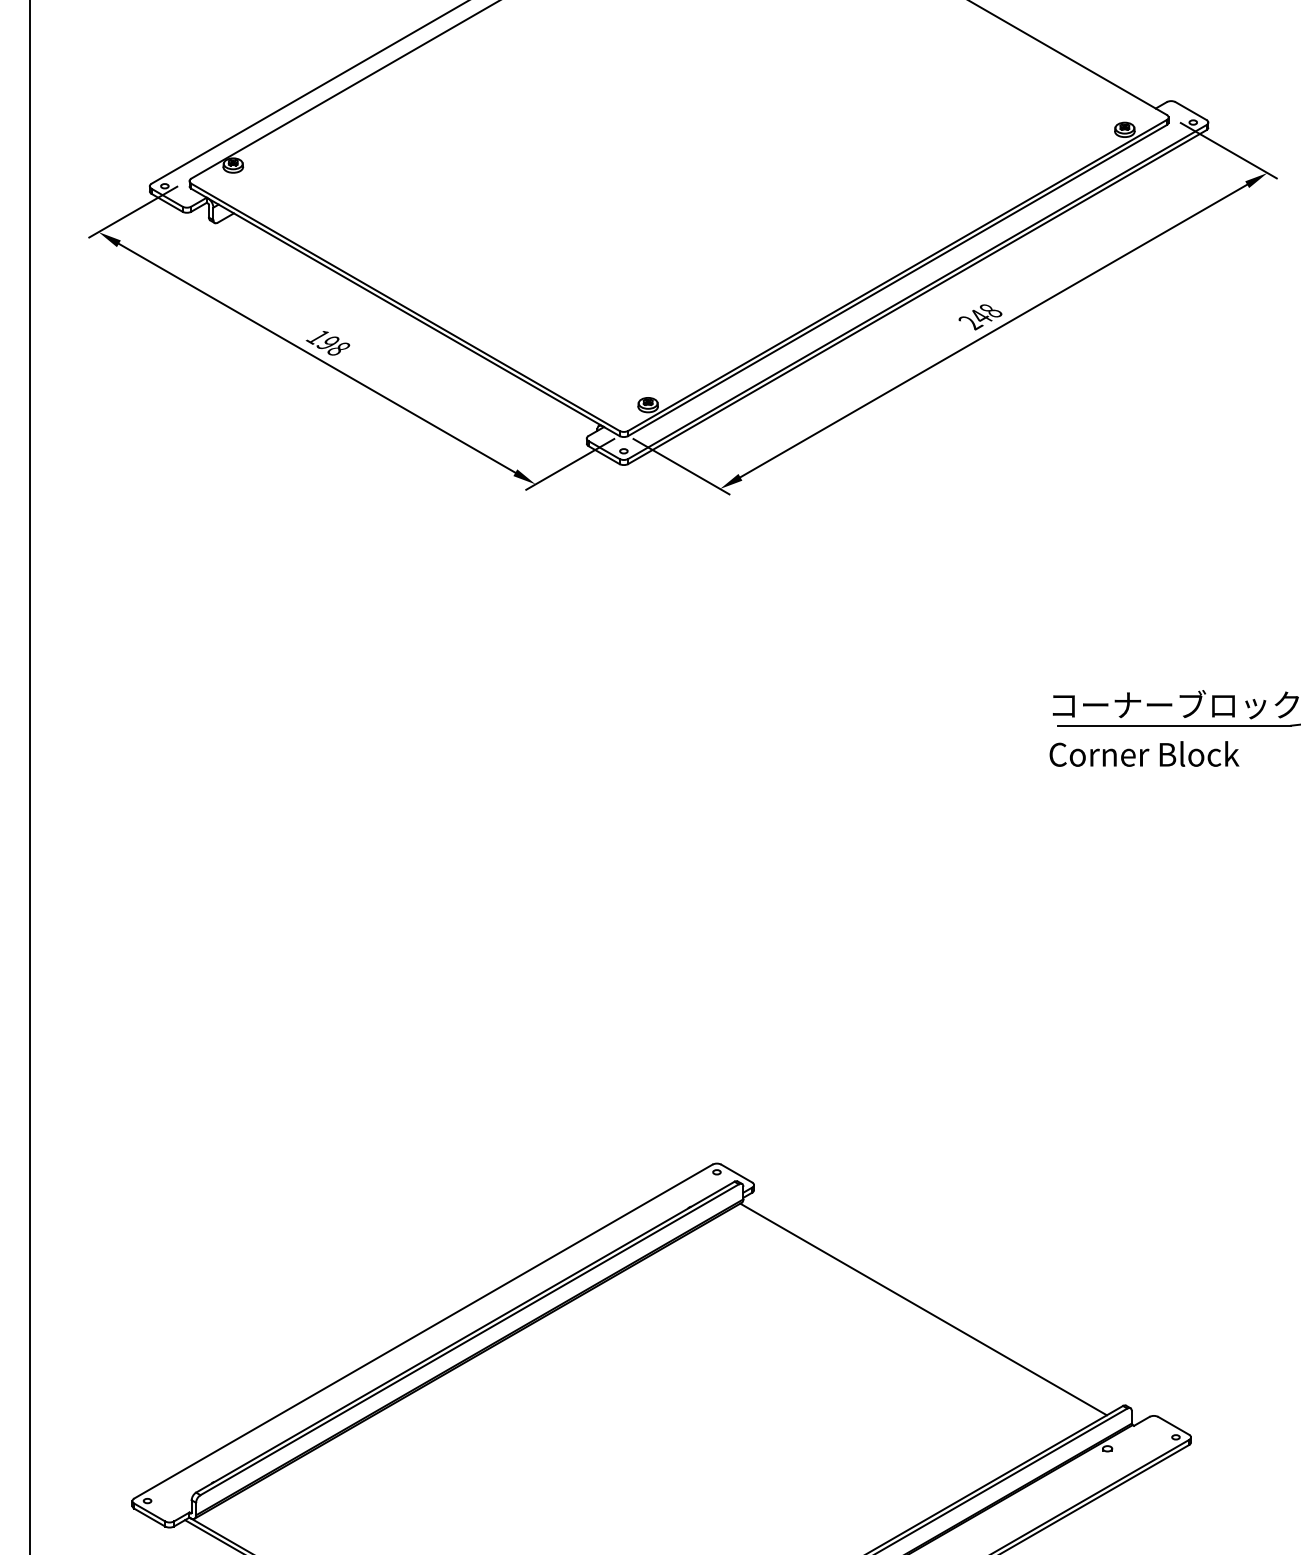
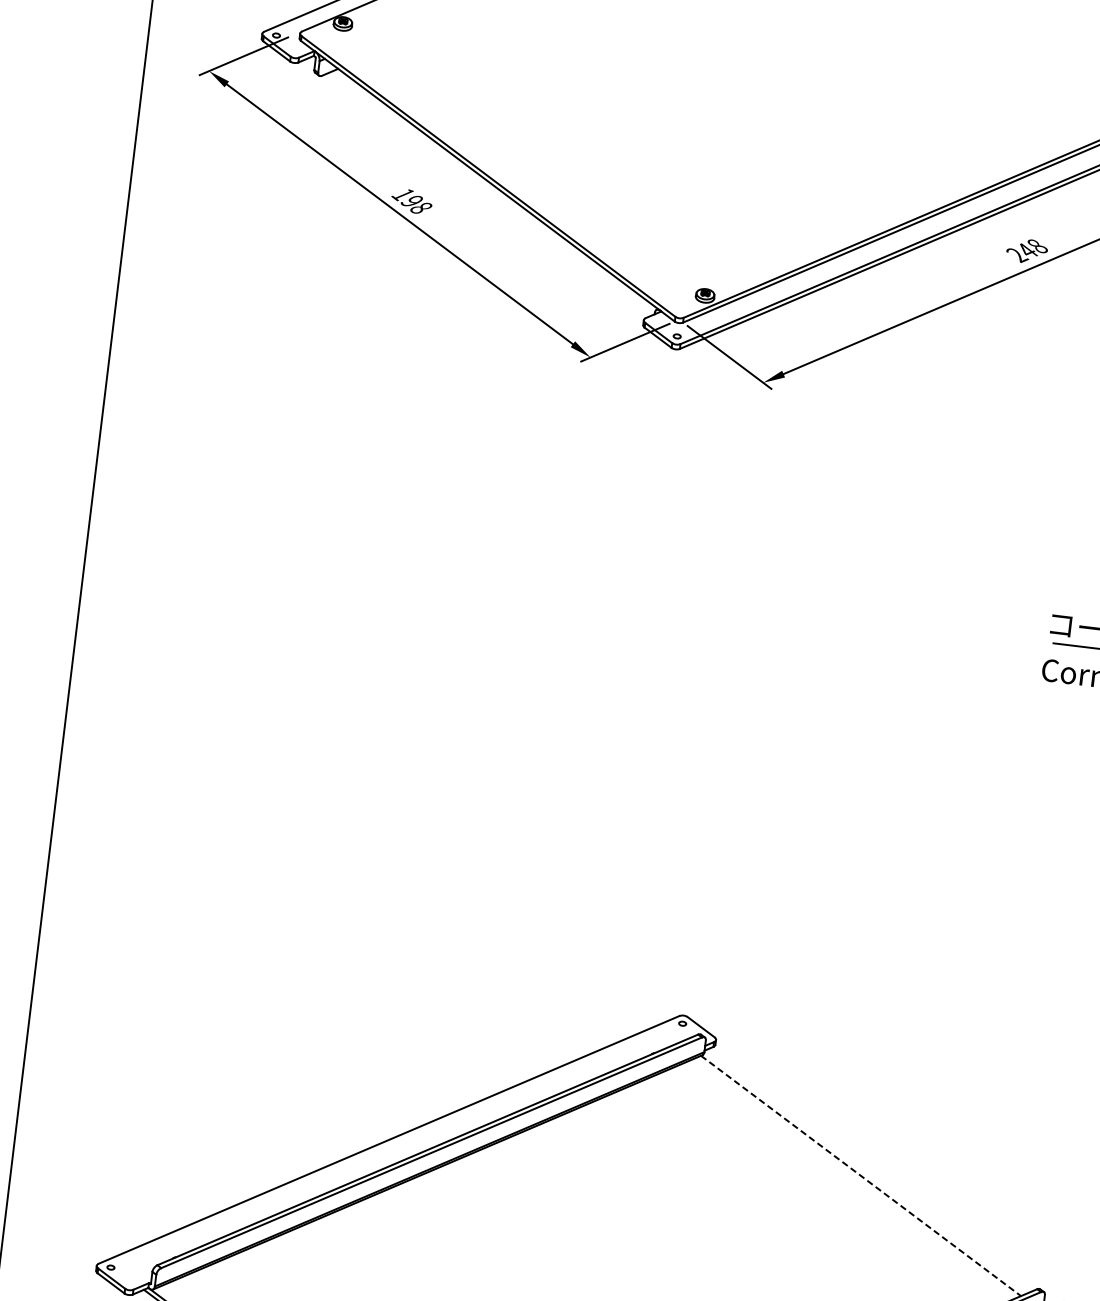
line: (923, 1309) -> (860, 1175), solid -> dashed

